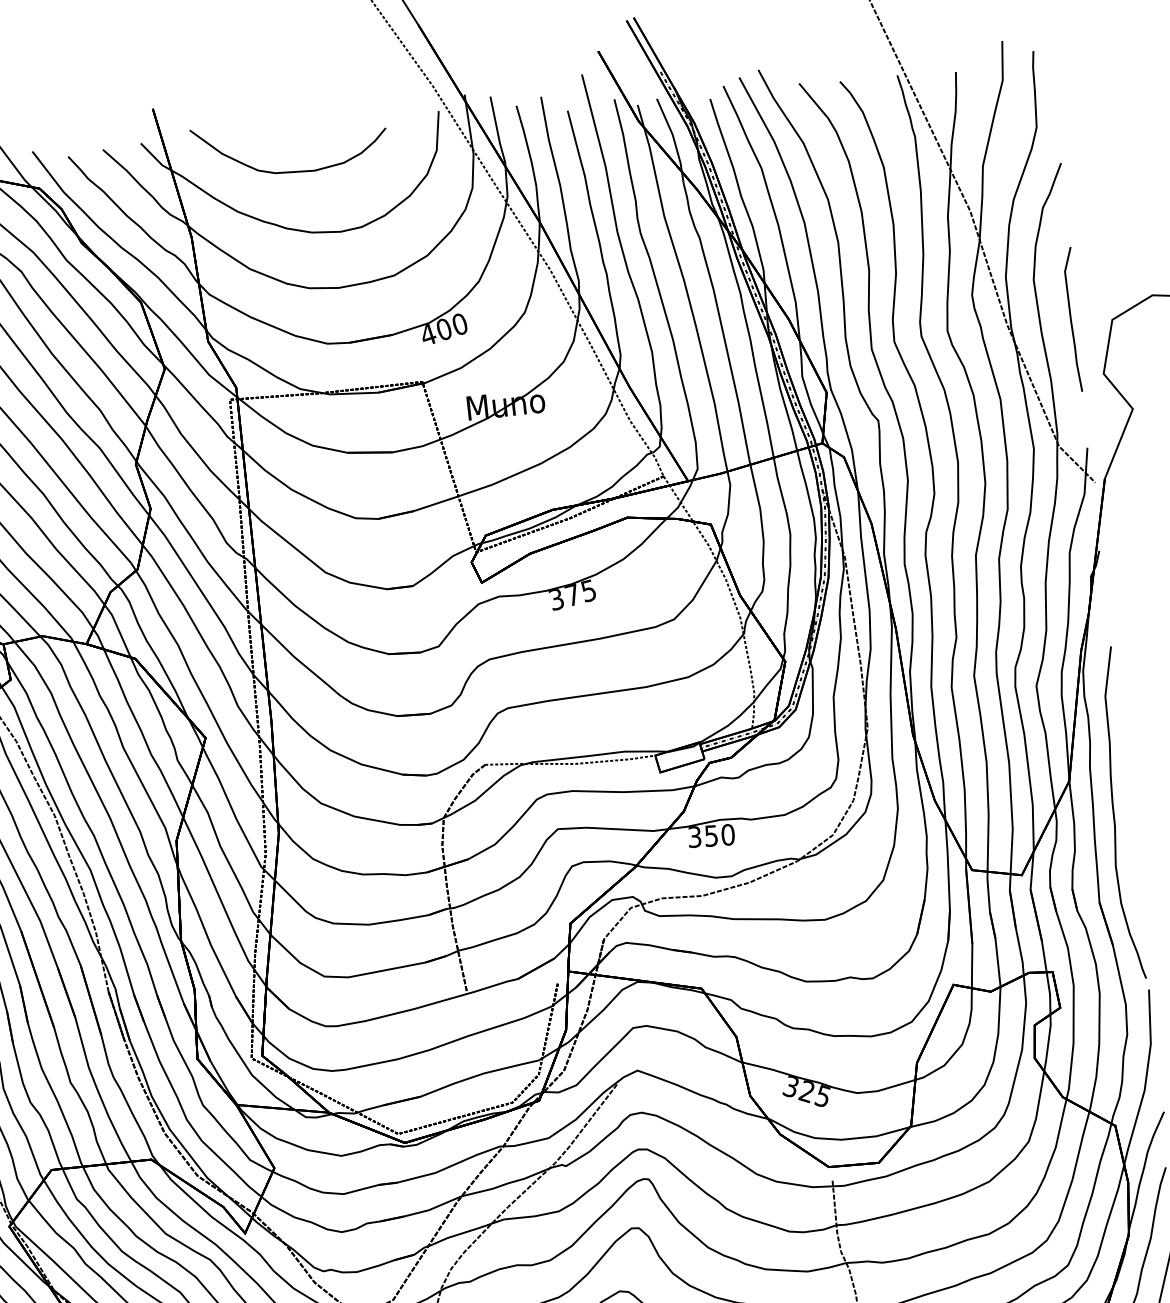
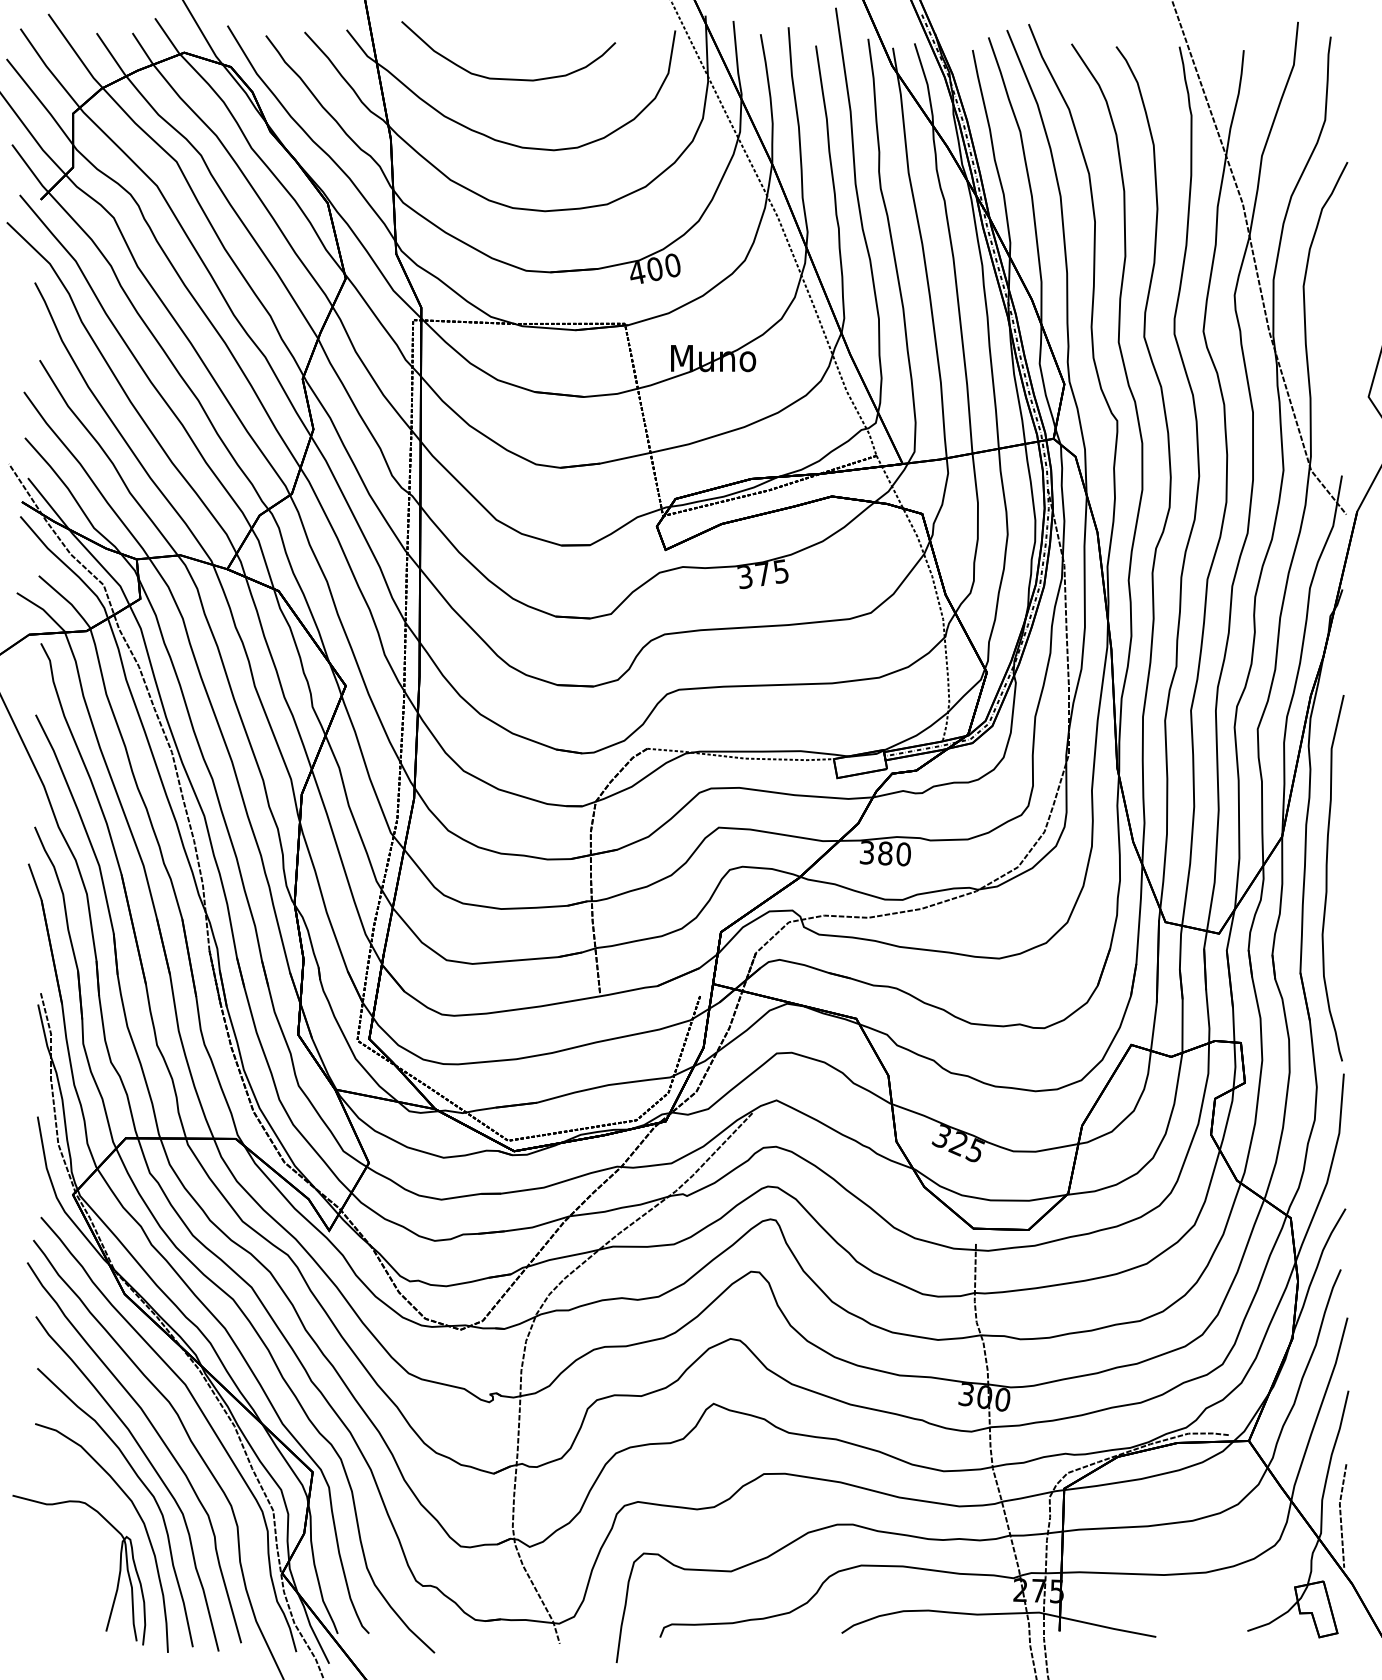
curve: (1071, 319) -> (1340, 333), removed
text: (711, 835) -> (885, 853), 350 -> 380

